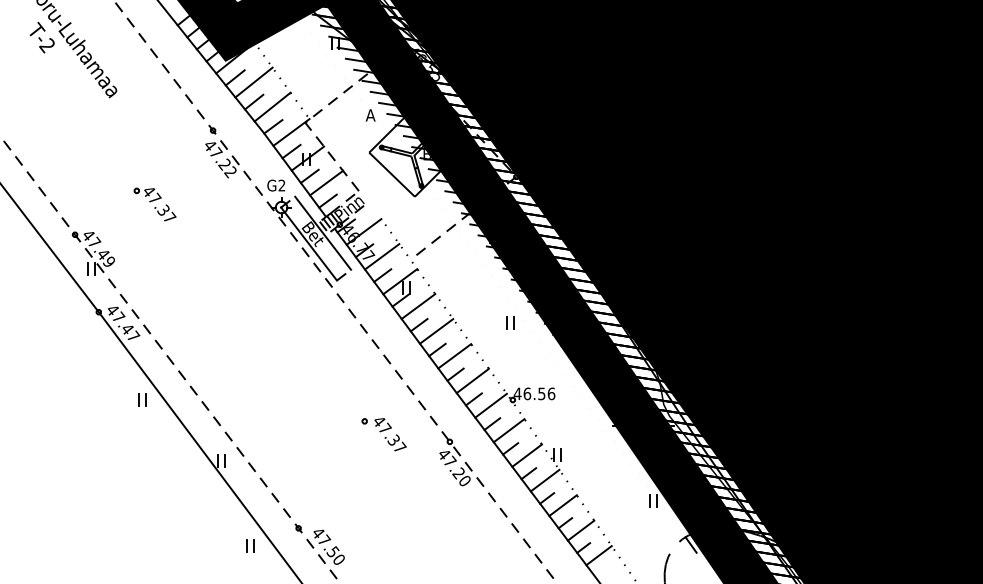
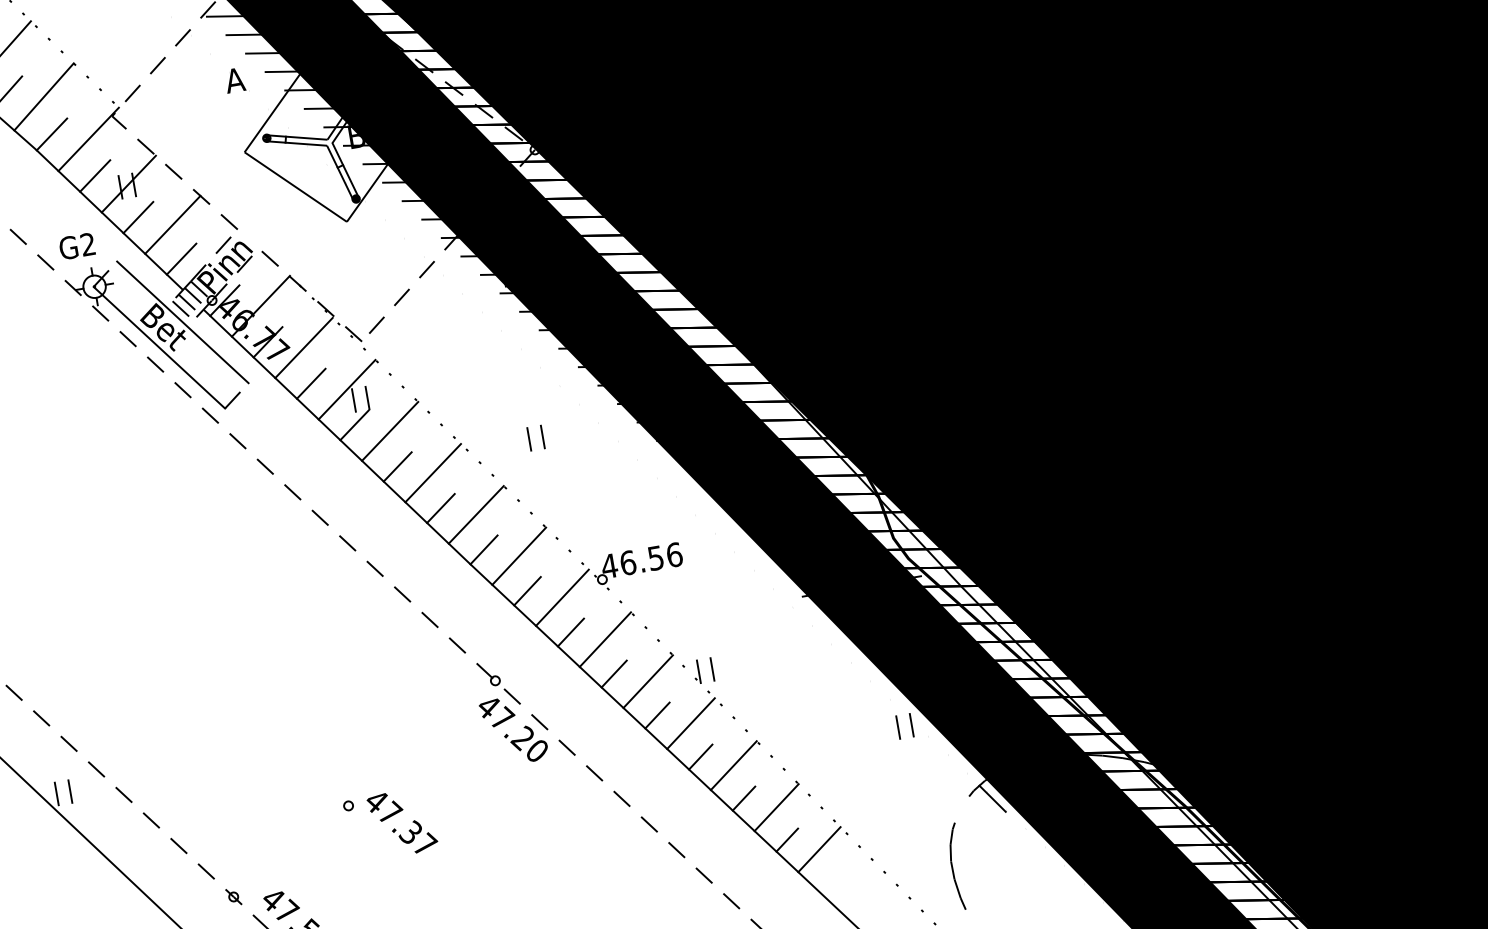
line: (390, 230) -> (311, 294), added
part: (510, 322) -> (535, 437), moved
part: (383, 434) -> (388, 824), moved

